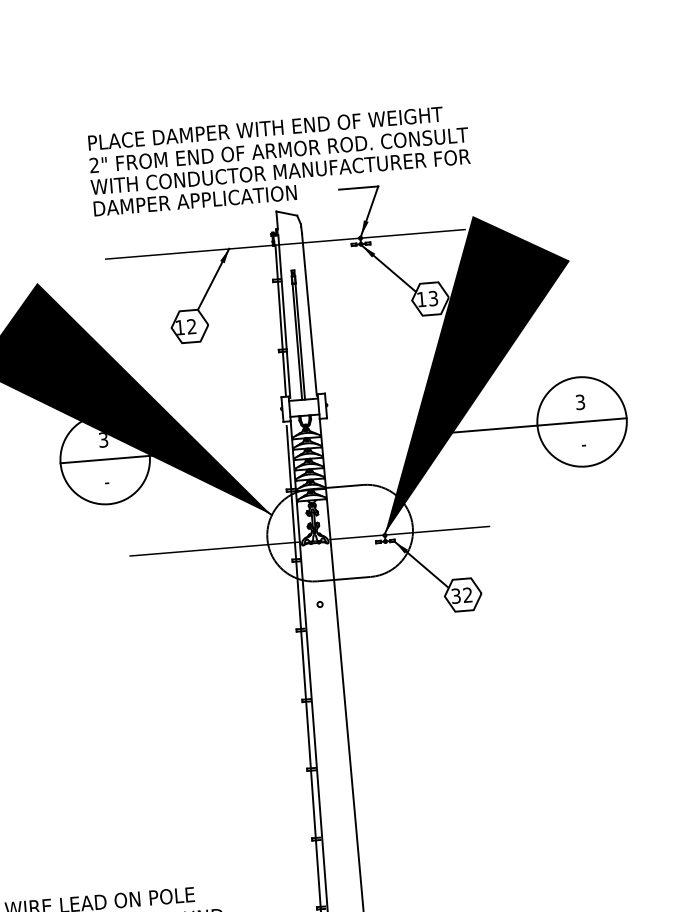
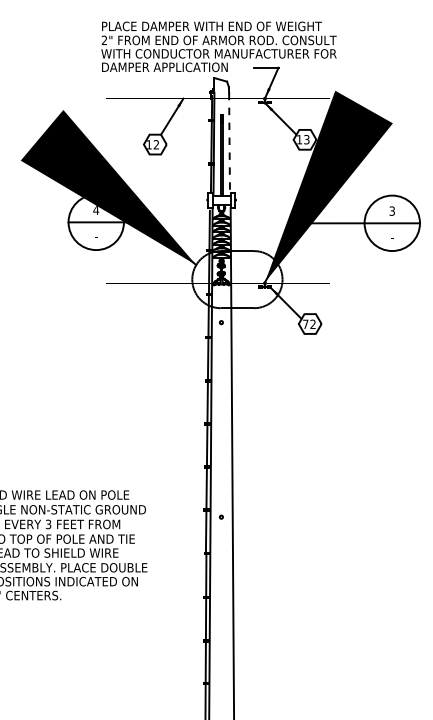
line: (309, 314) -> (229, 143), solid -> dashed
text: (103, 438) -> (96, 209), 3 -> 4
text: (455, 596) -> (305, 324), 32 -> 72

